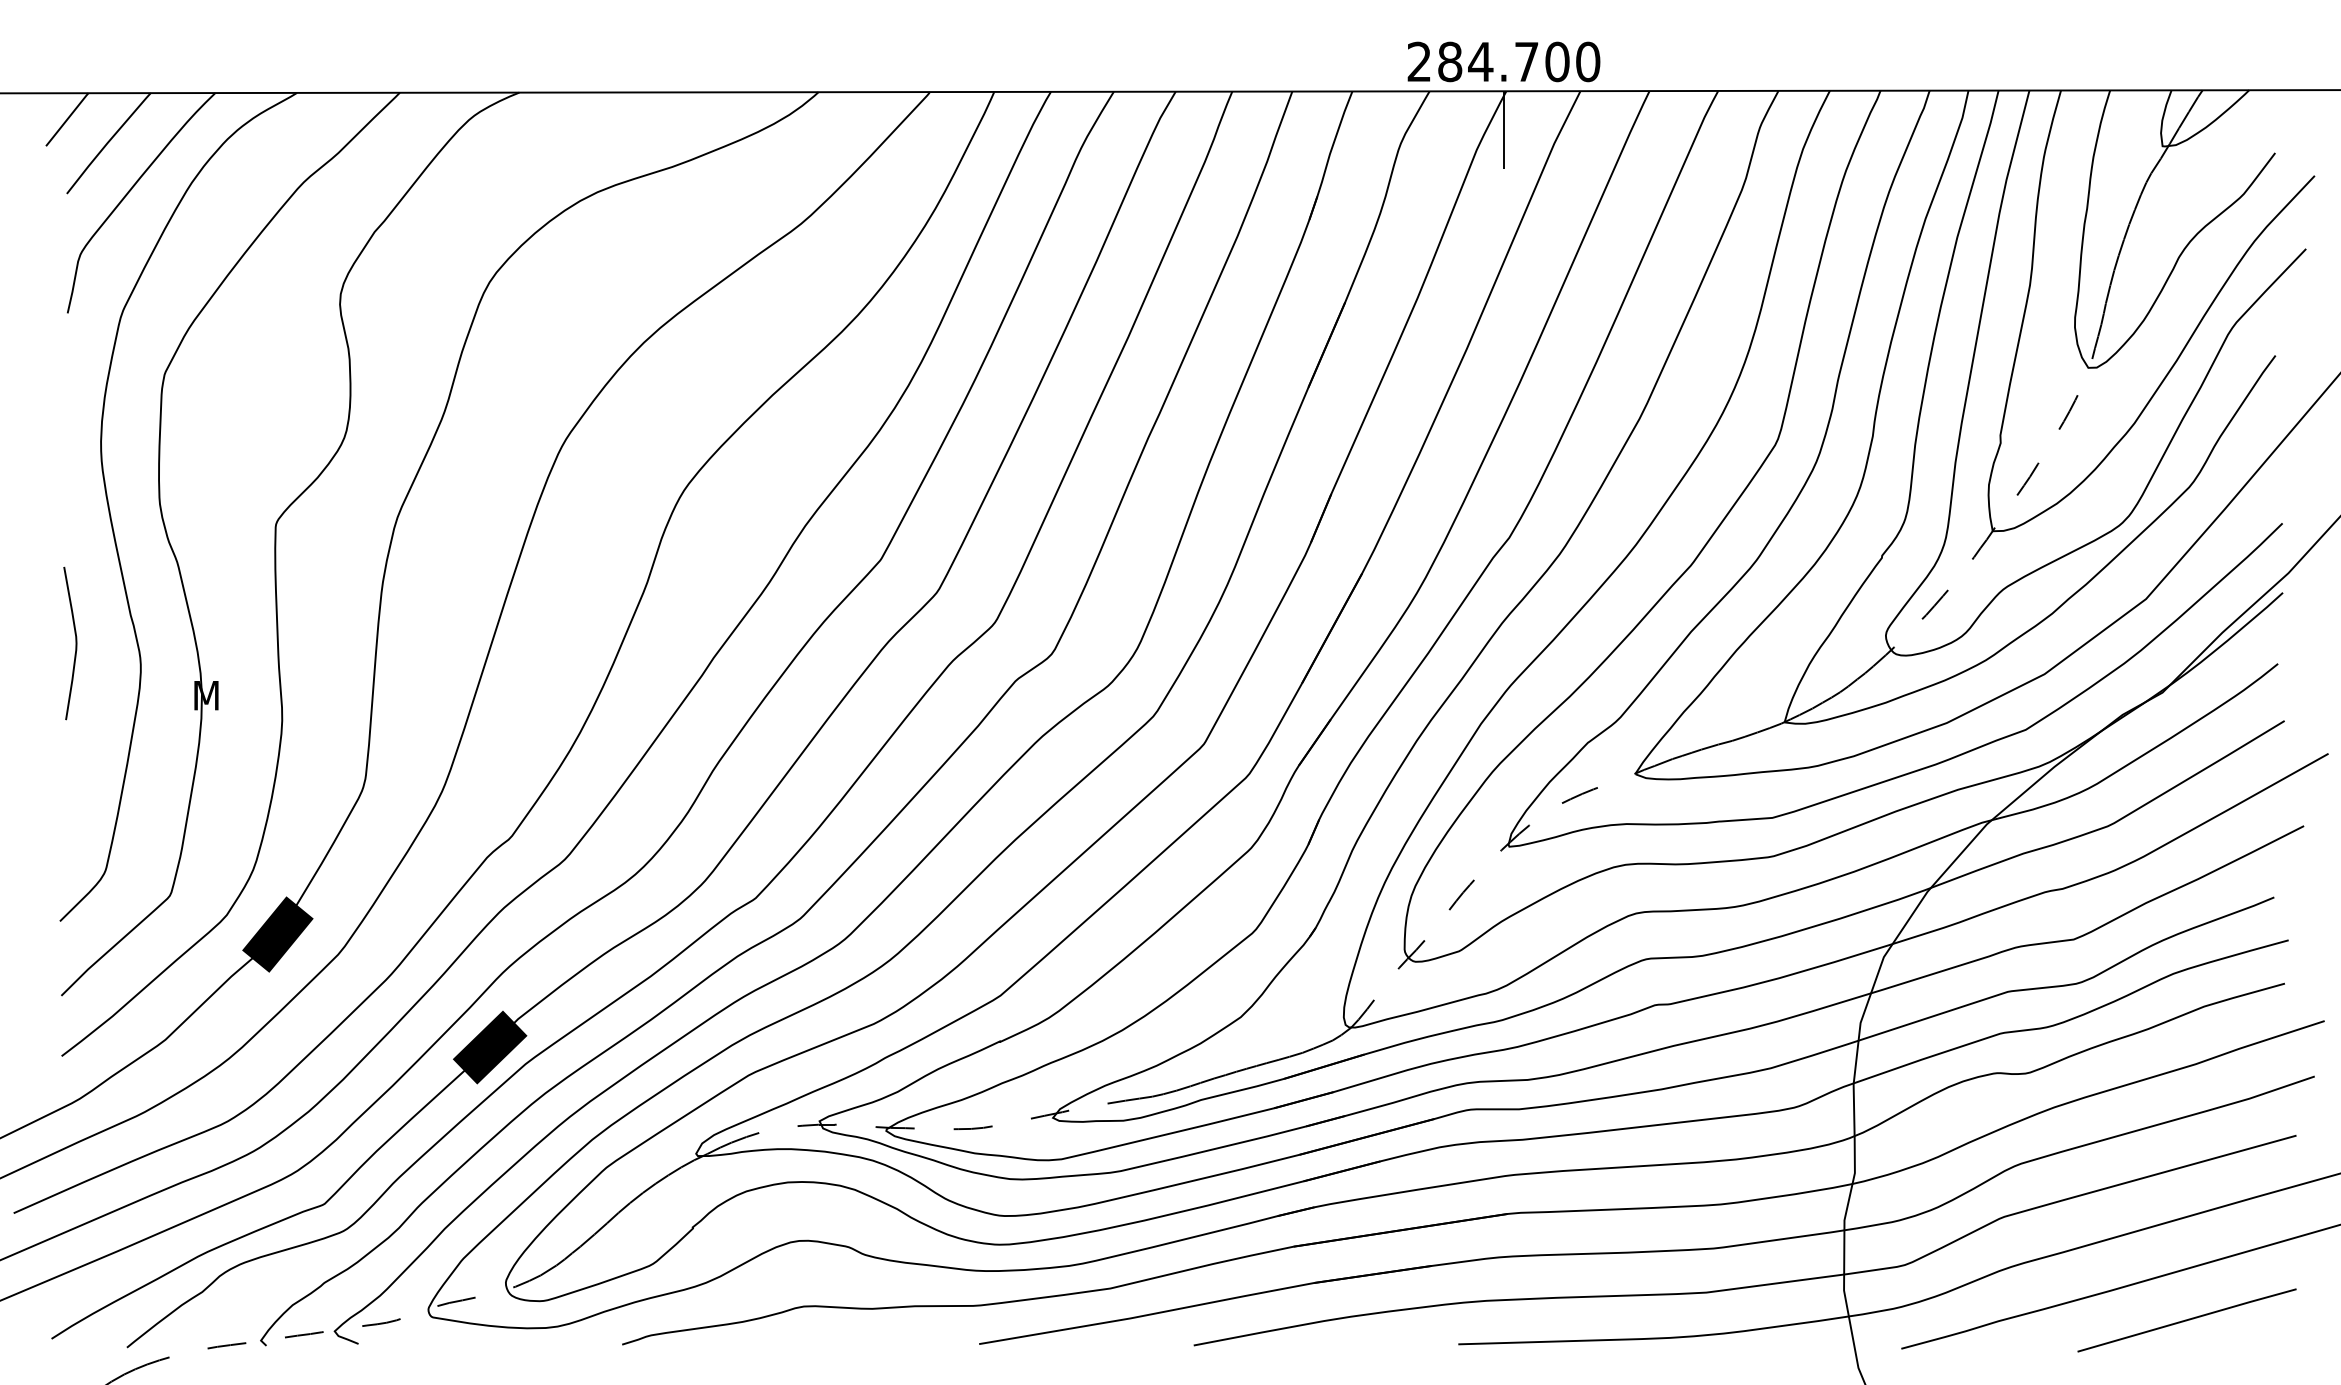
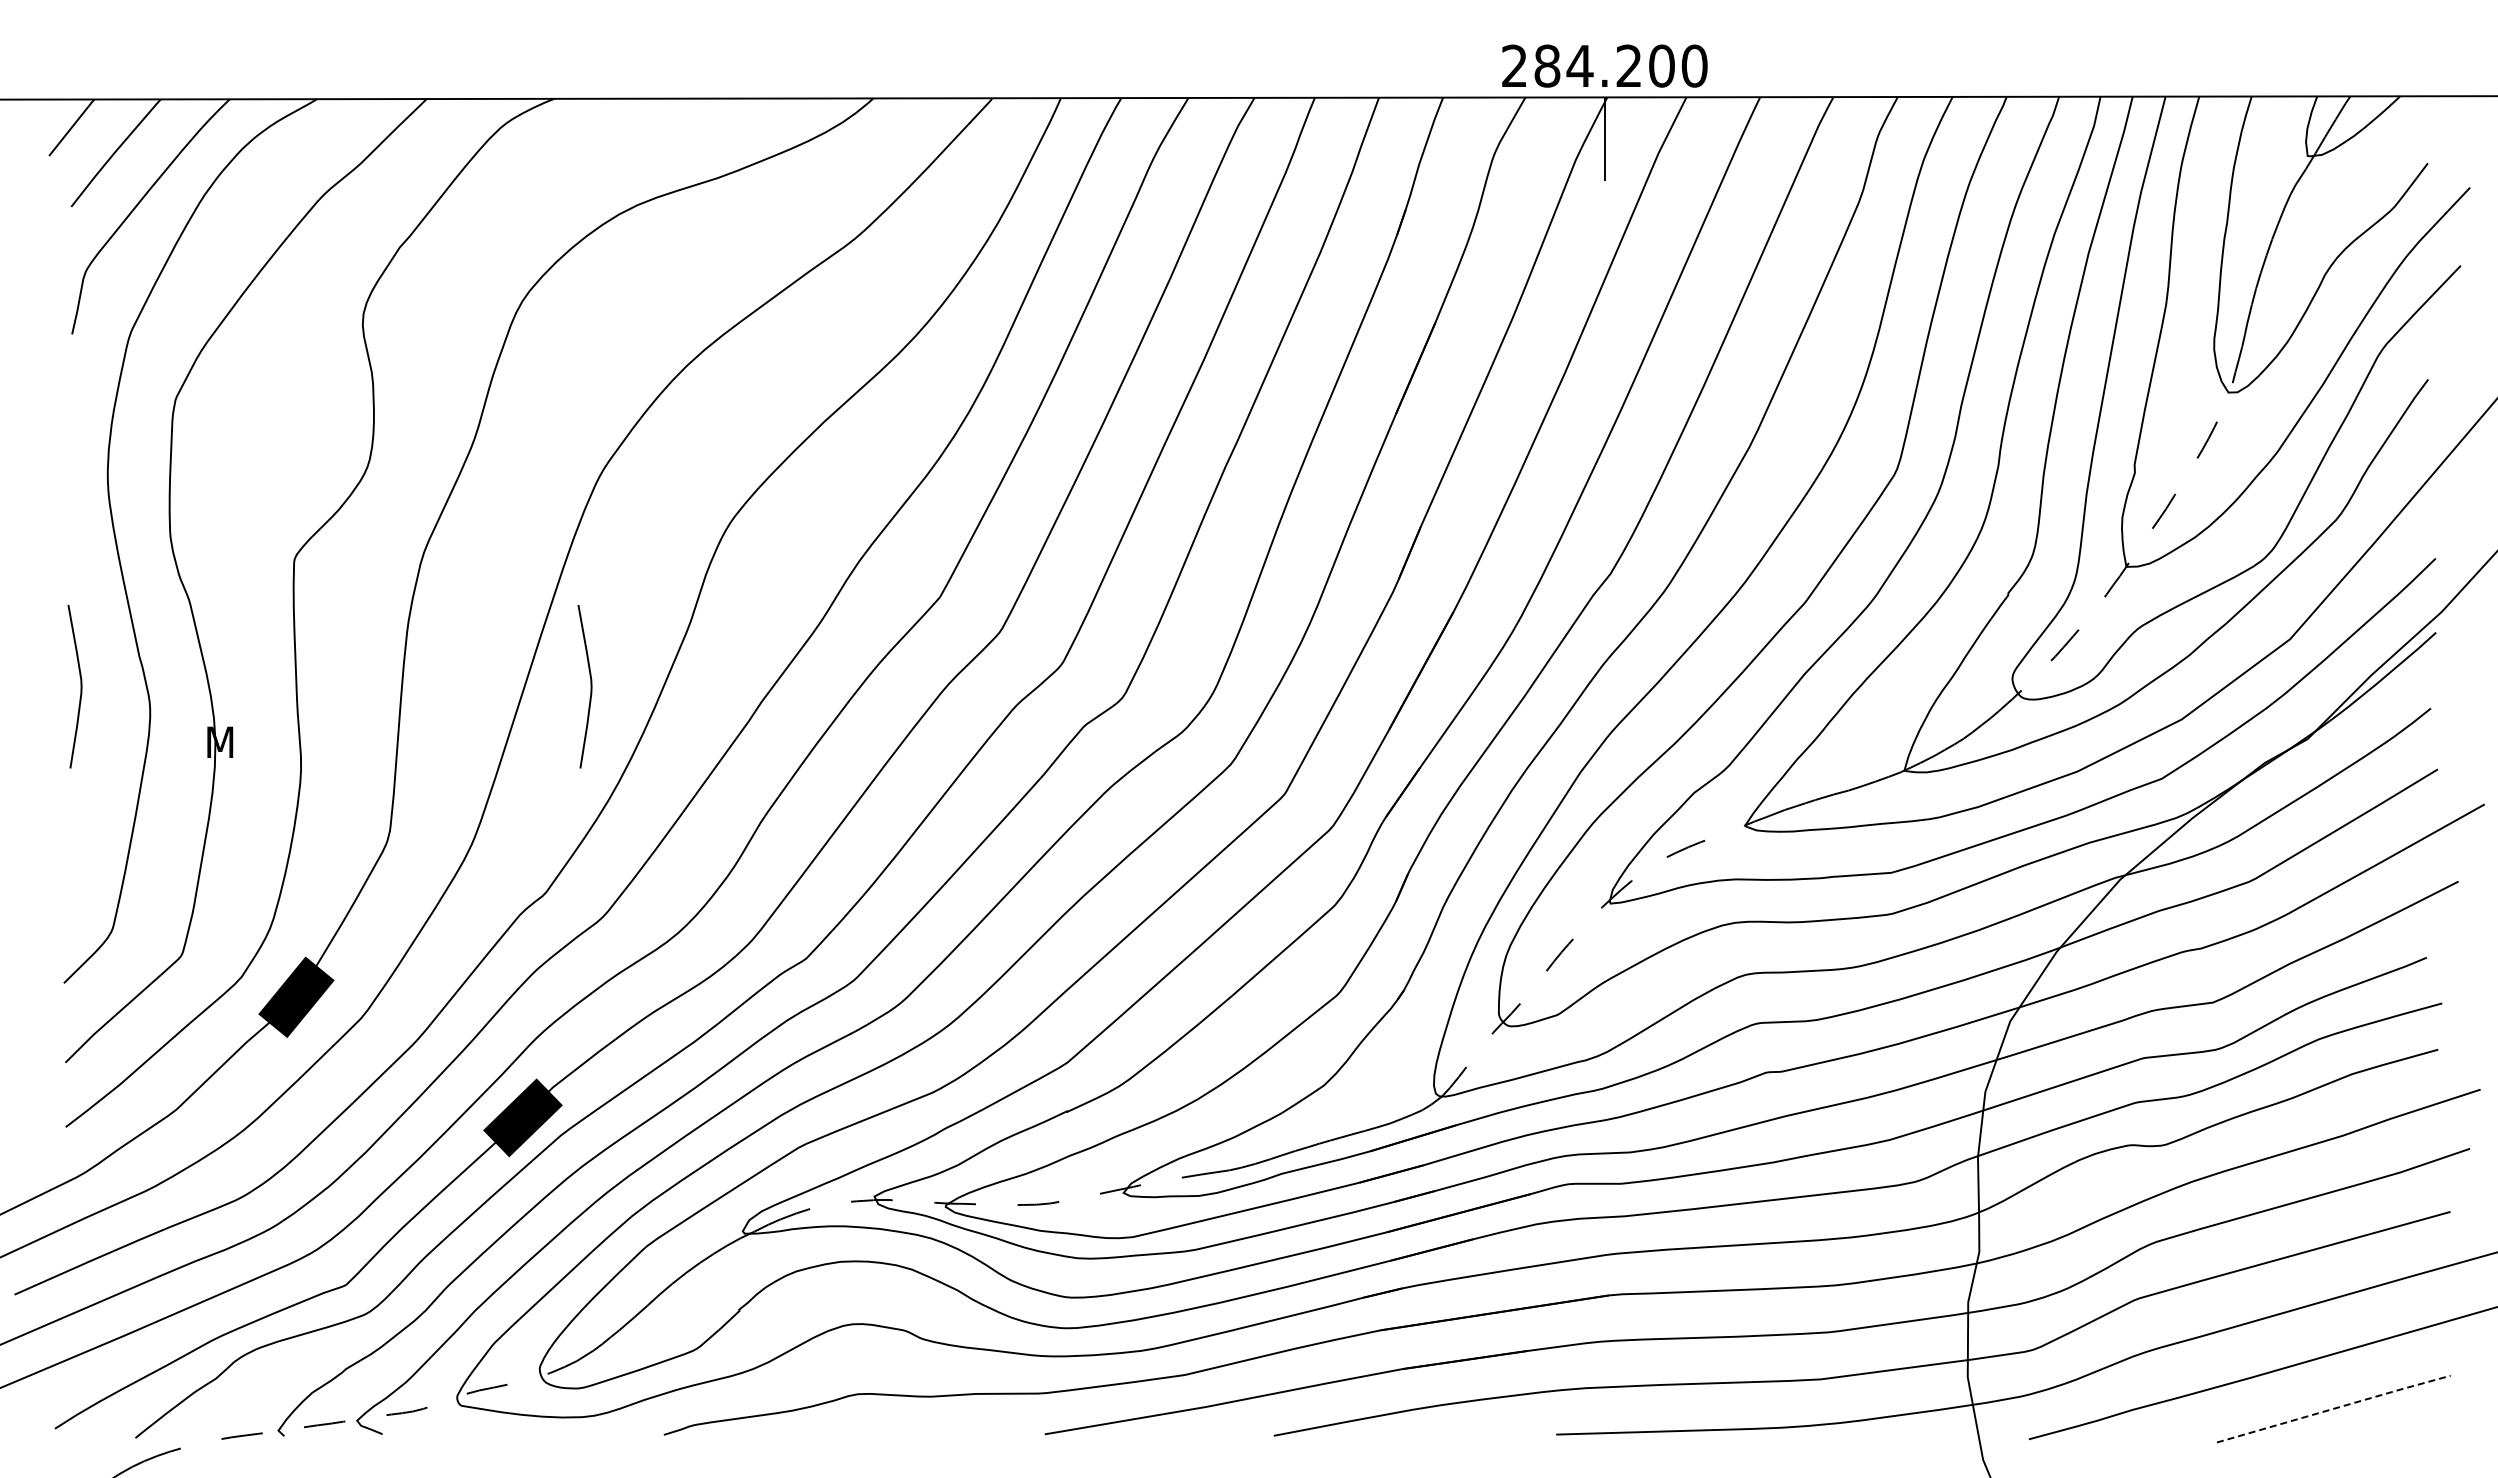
text: (1526, 61) -> (1628, 65), 284.700 -> 284.200
curve: (553, 643) -> (590, 686), added
line: (2187, 1319) -> (2334, 1408), solid -> dashed

